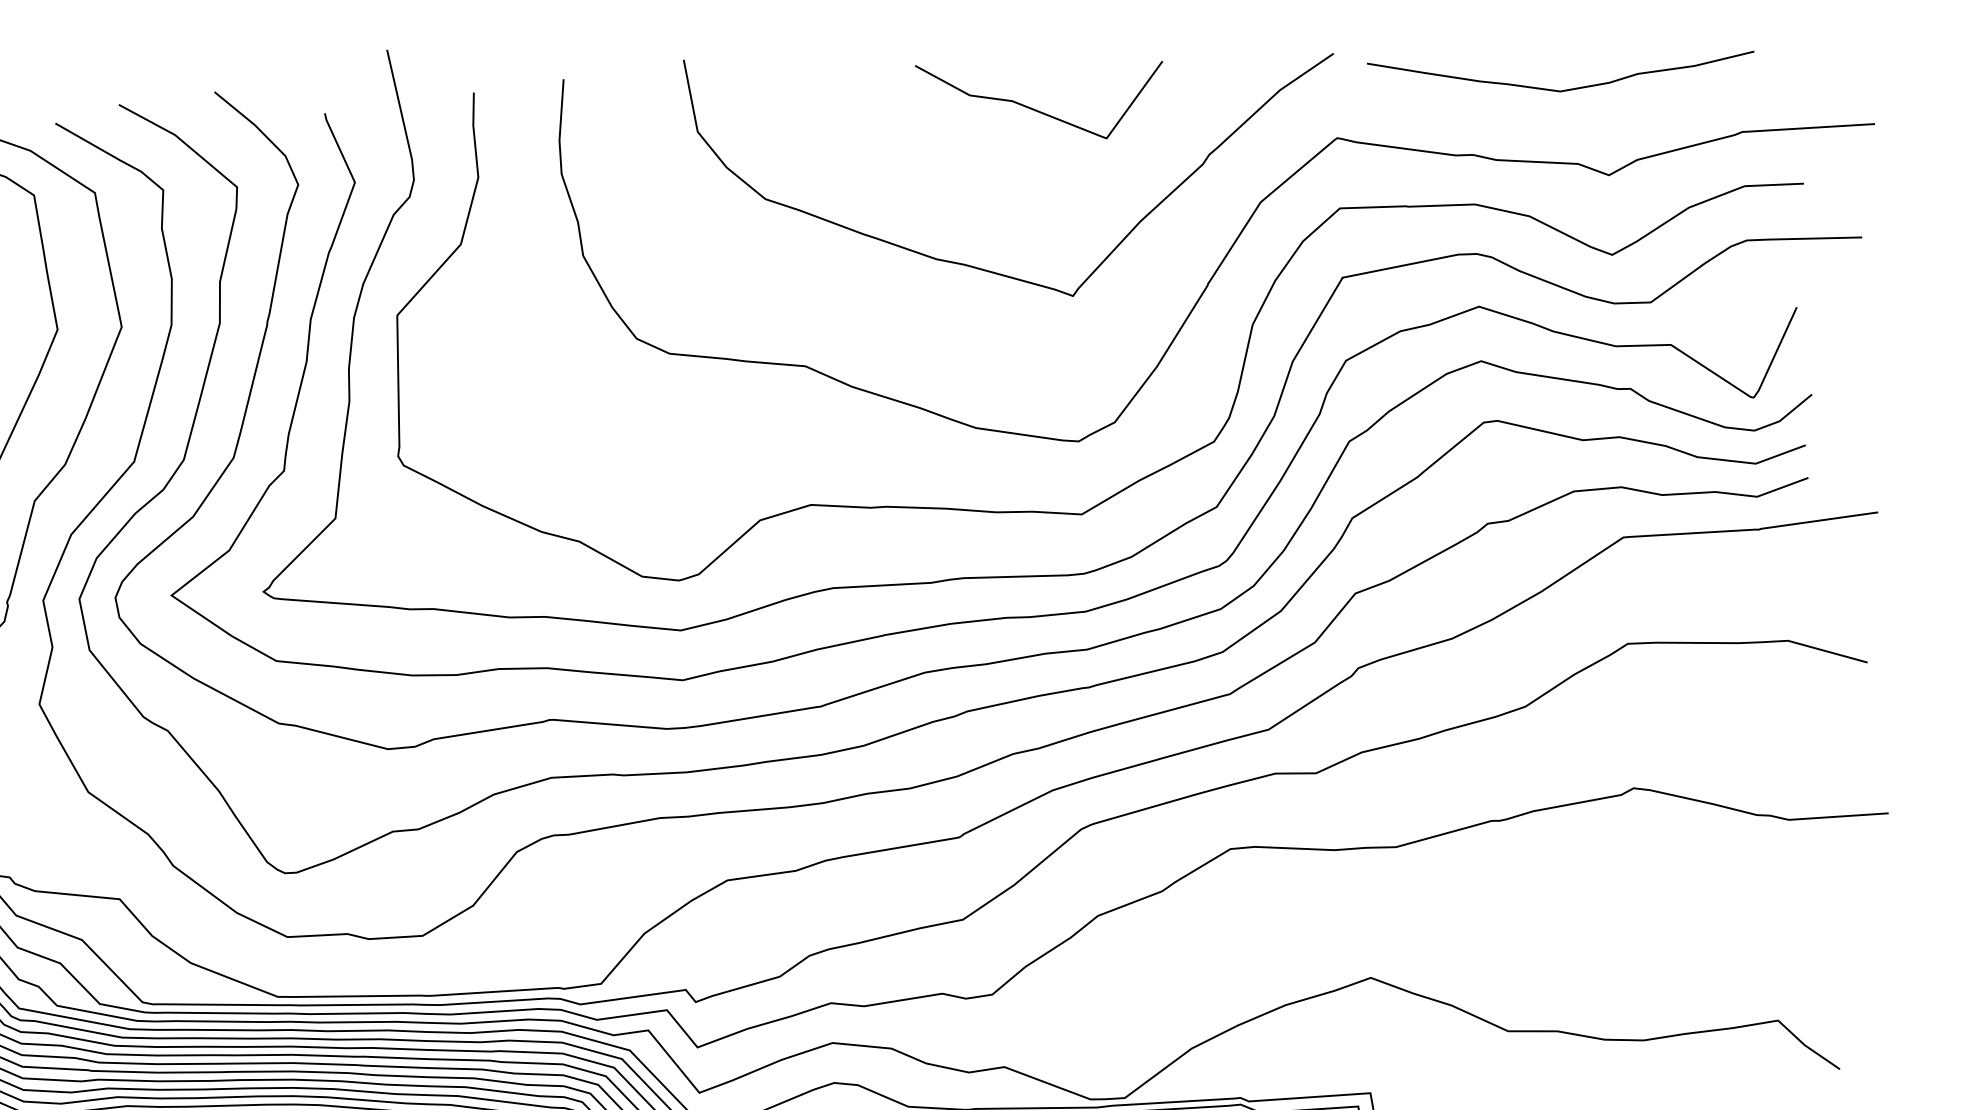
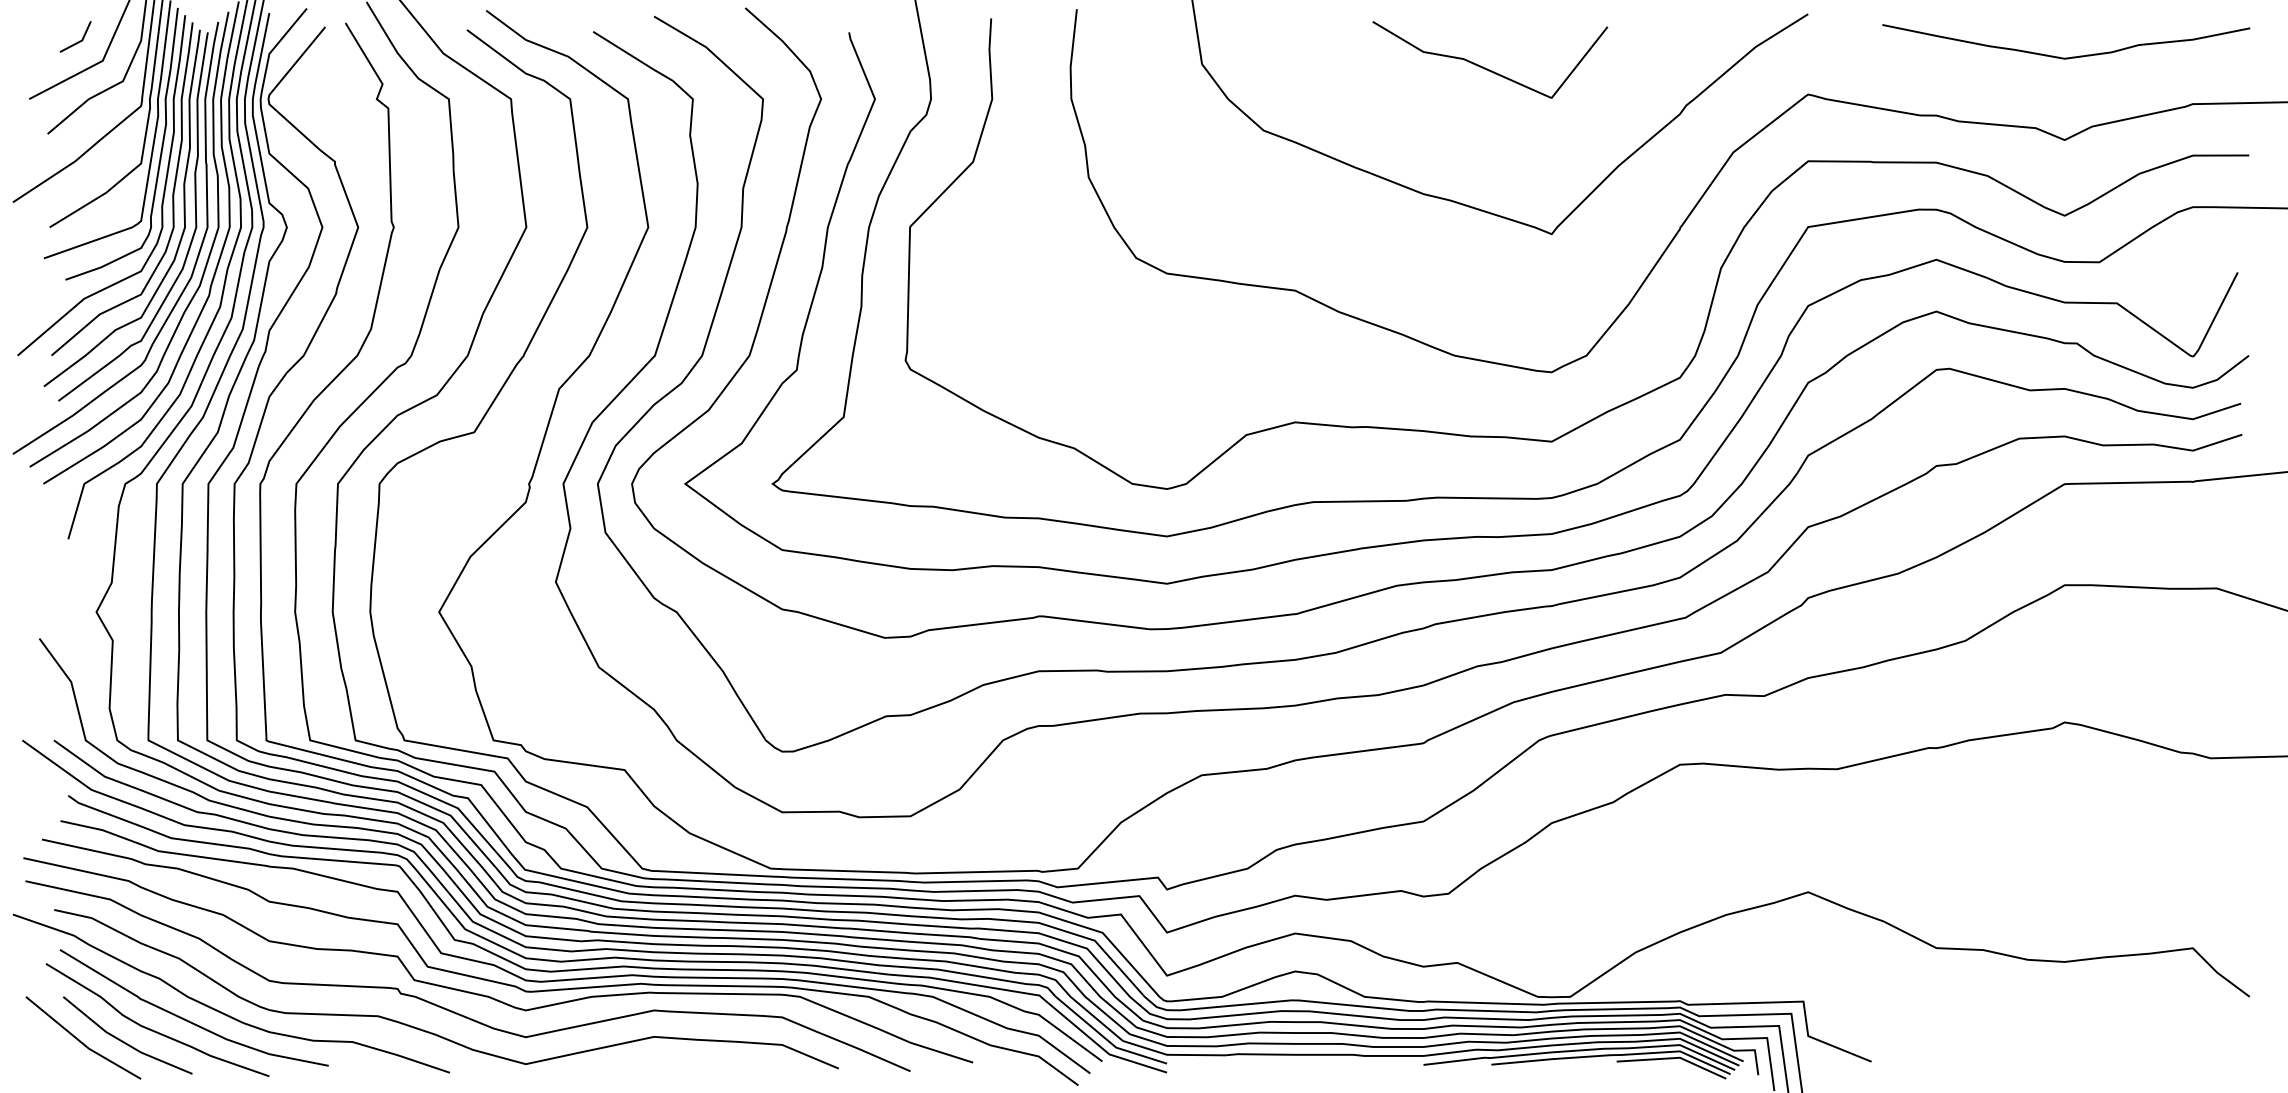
curve: (1562, 90) -> (2066, 57), moved
curve: (1035, 109) -> (1485, 67), moved

